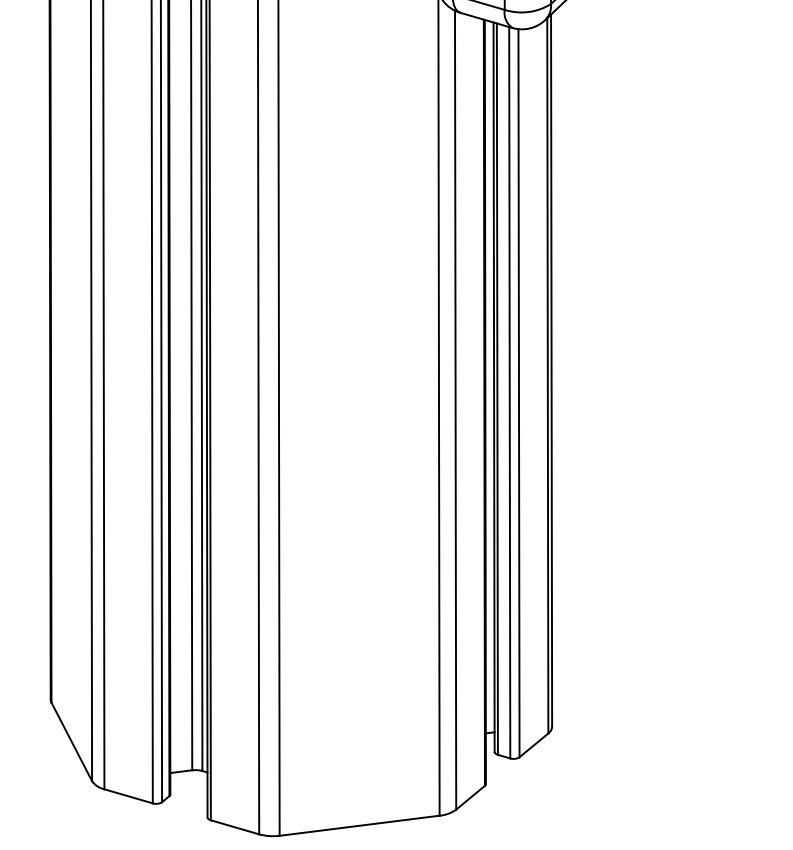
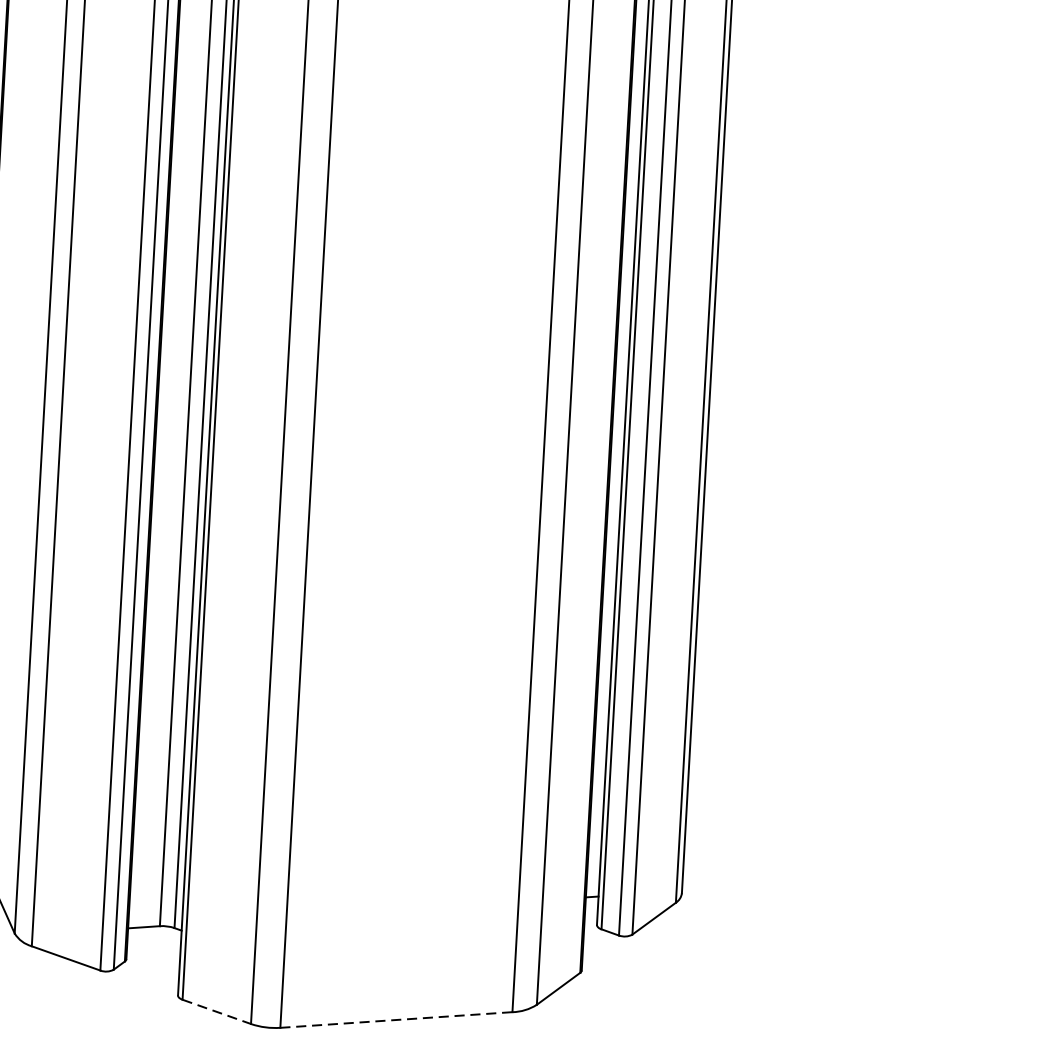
line: (359, 825) -> (396, 1019), solid -> dashed
line: (235, 827) -> (217, 1012), solid -> dashed

